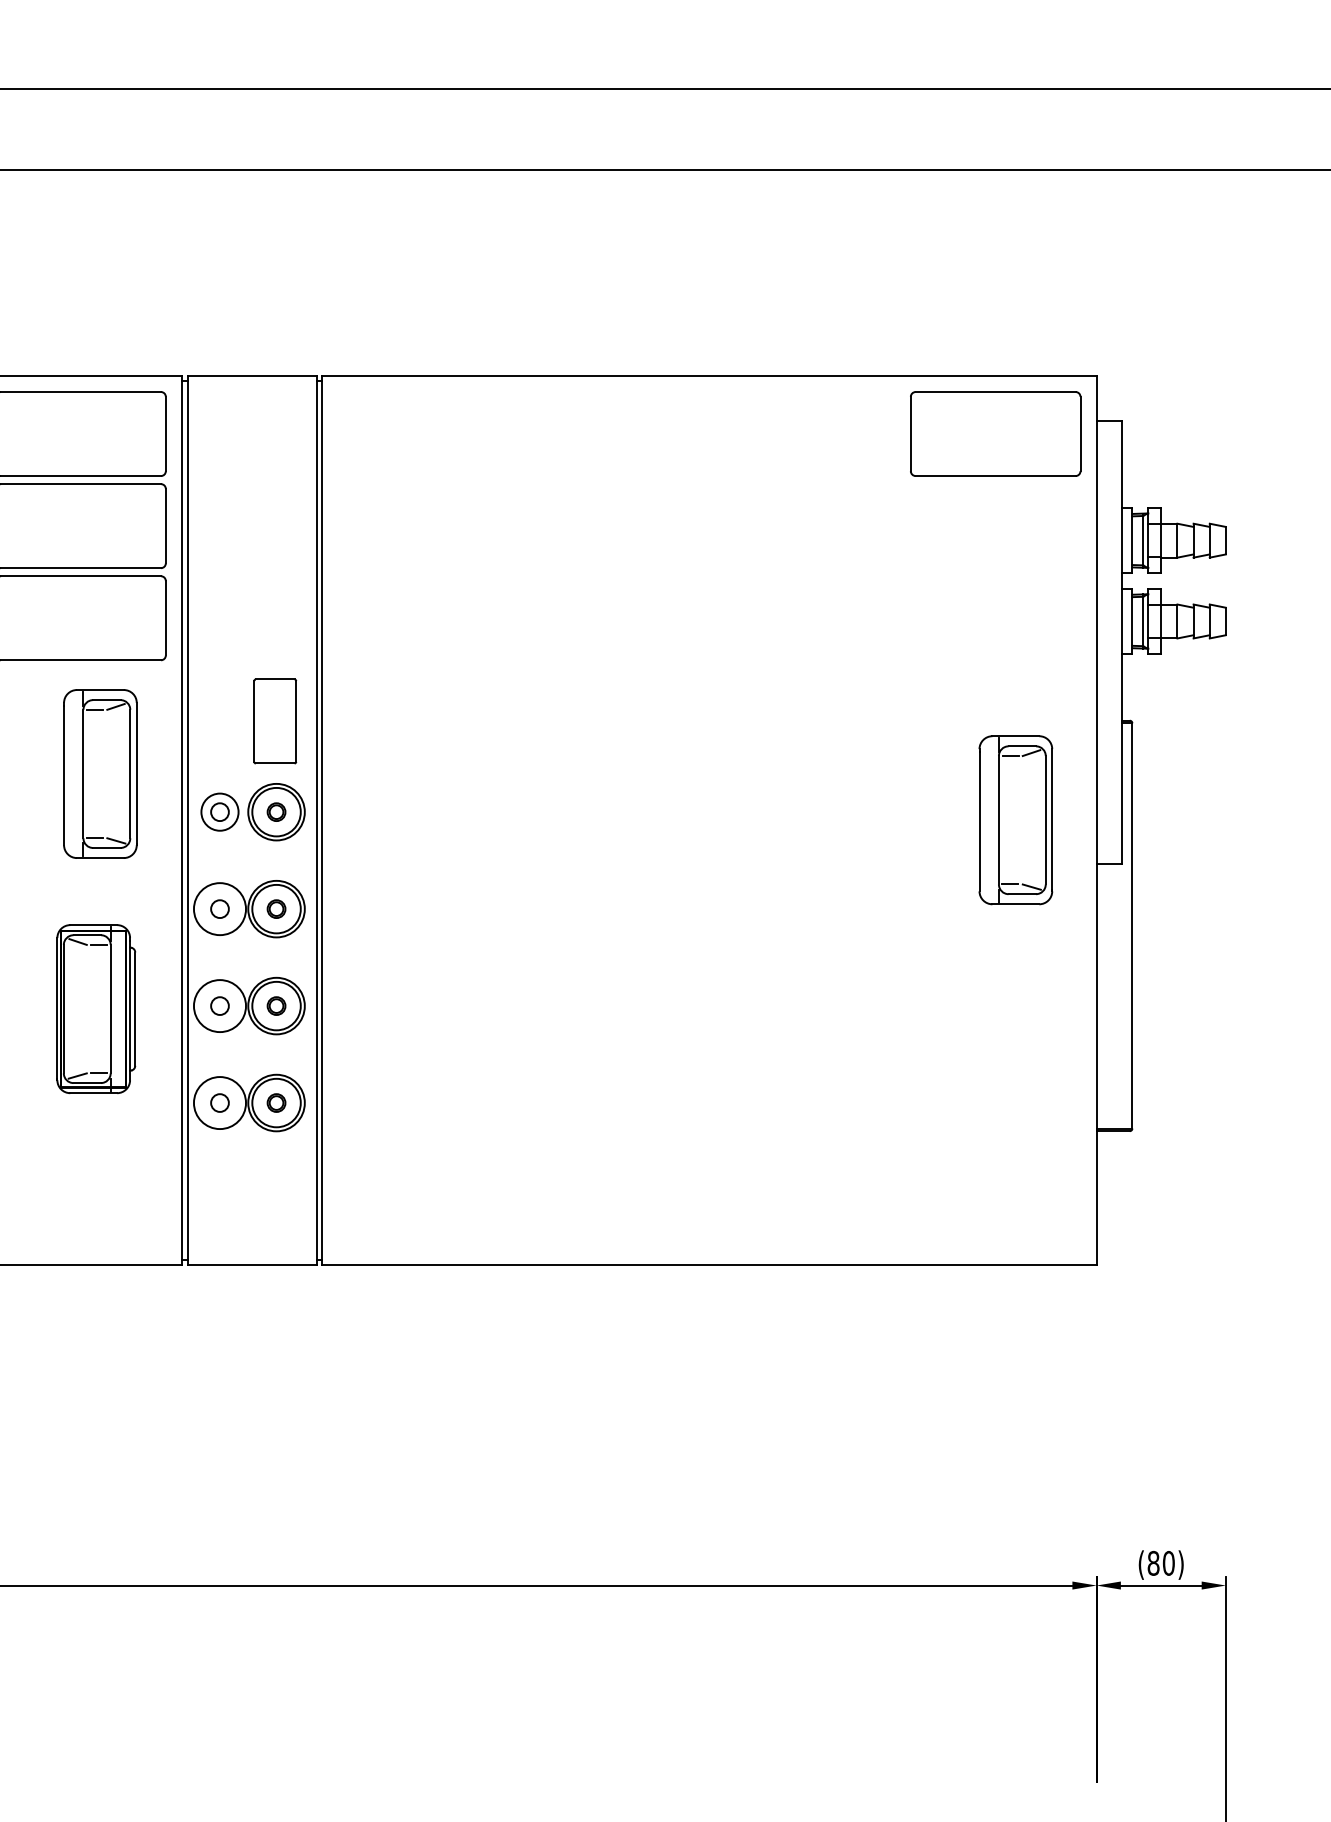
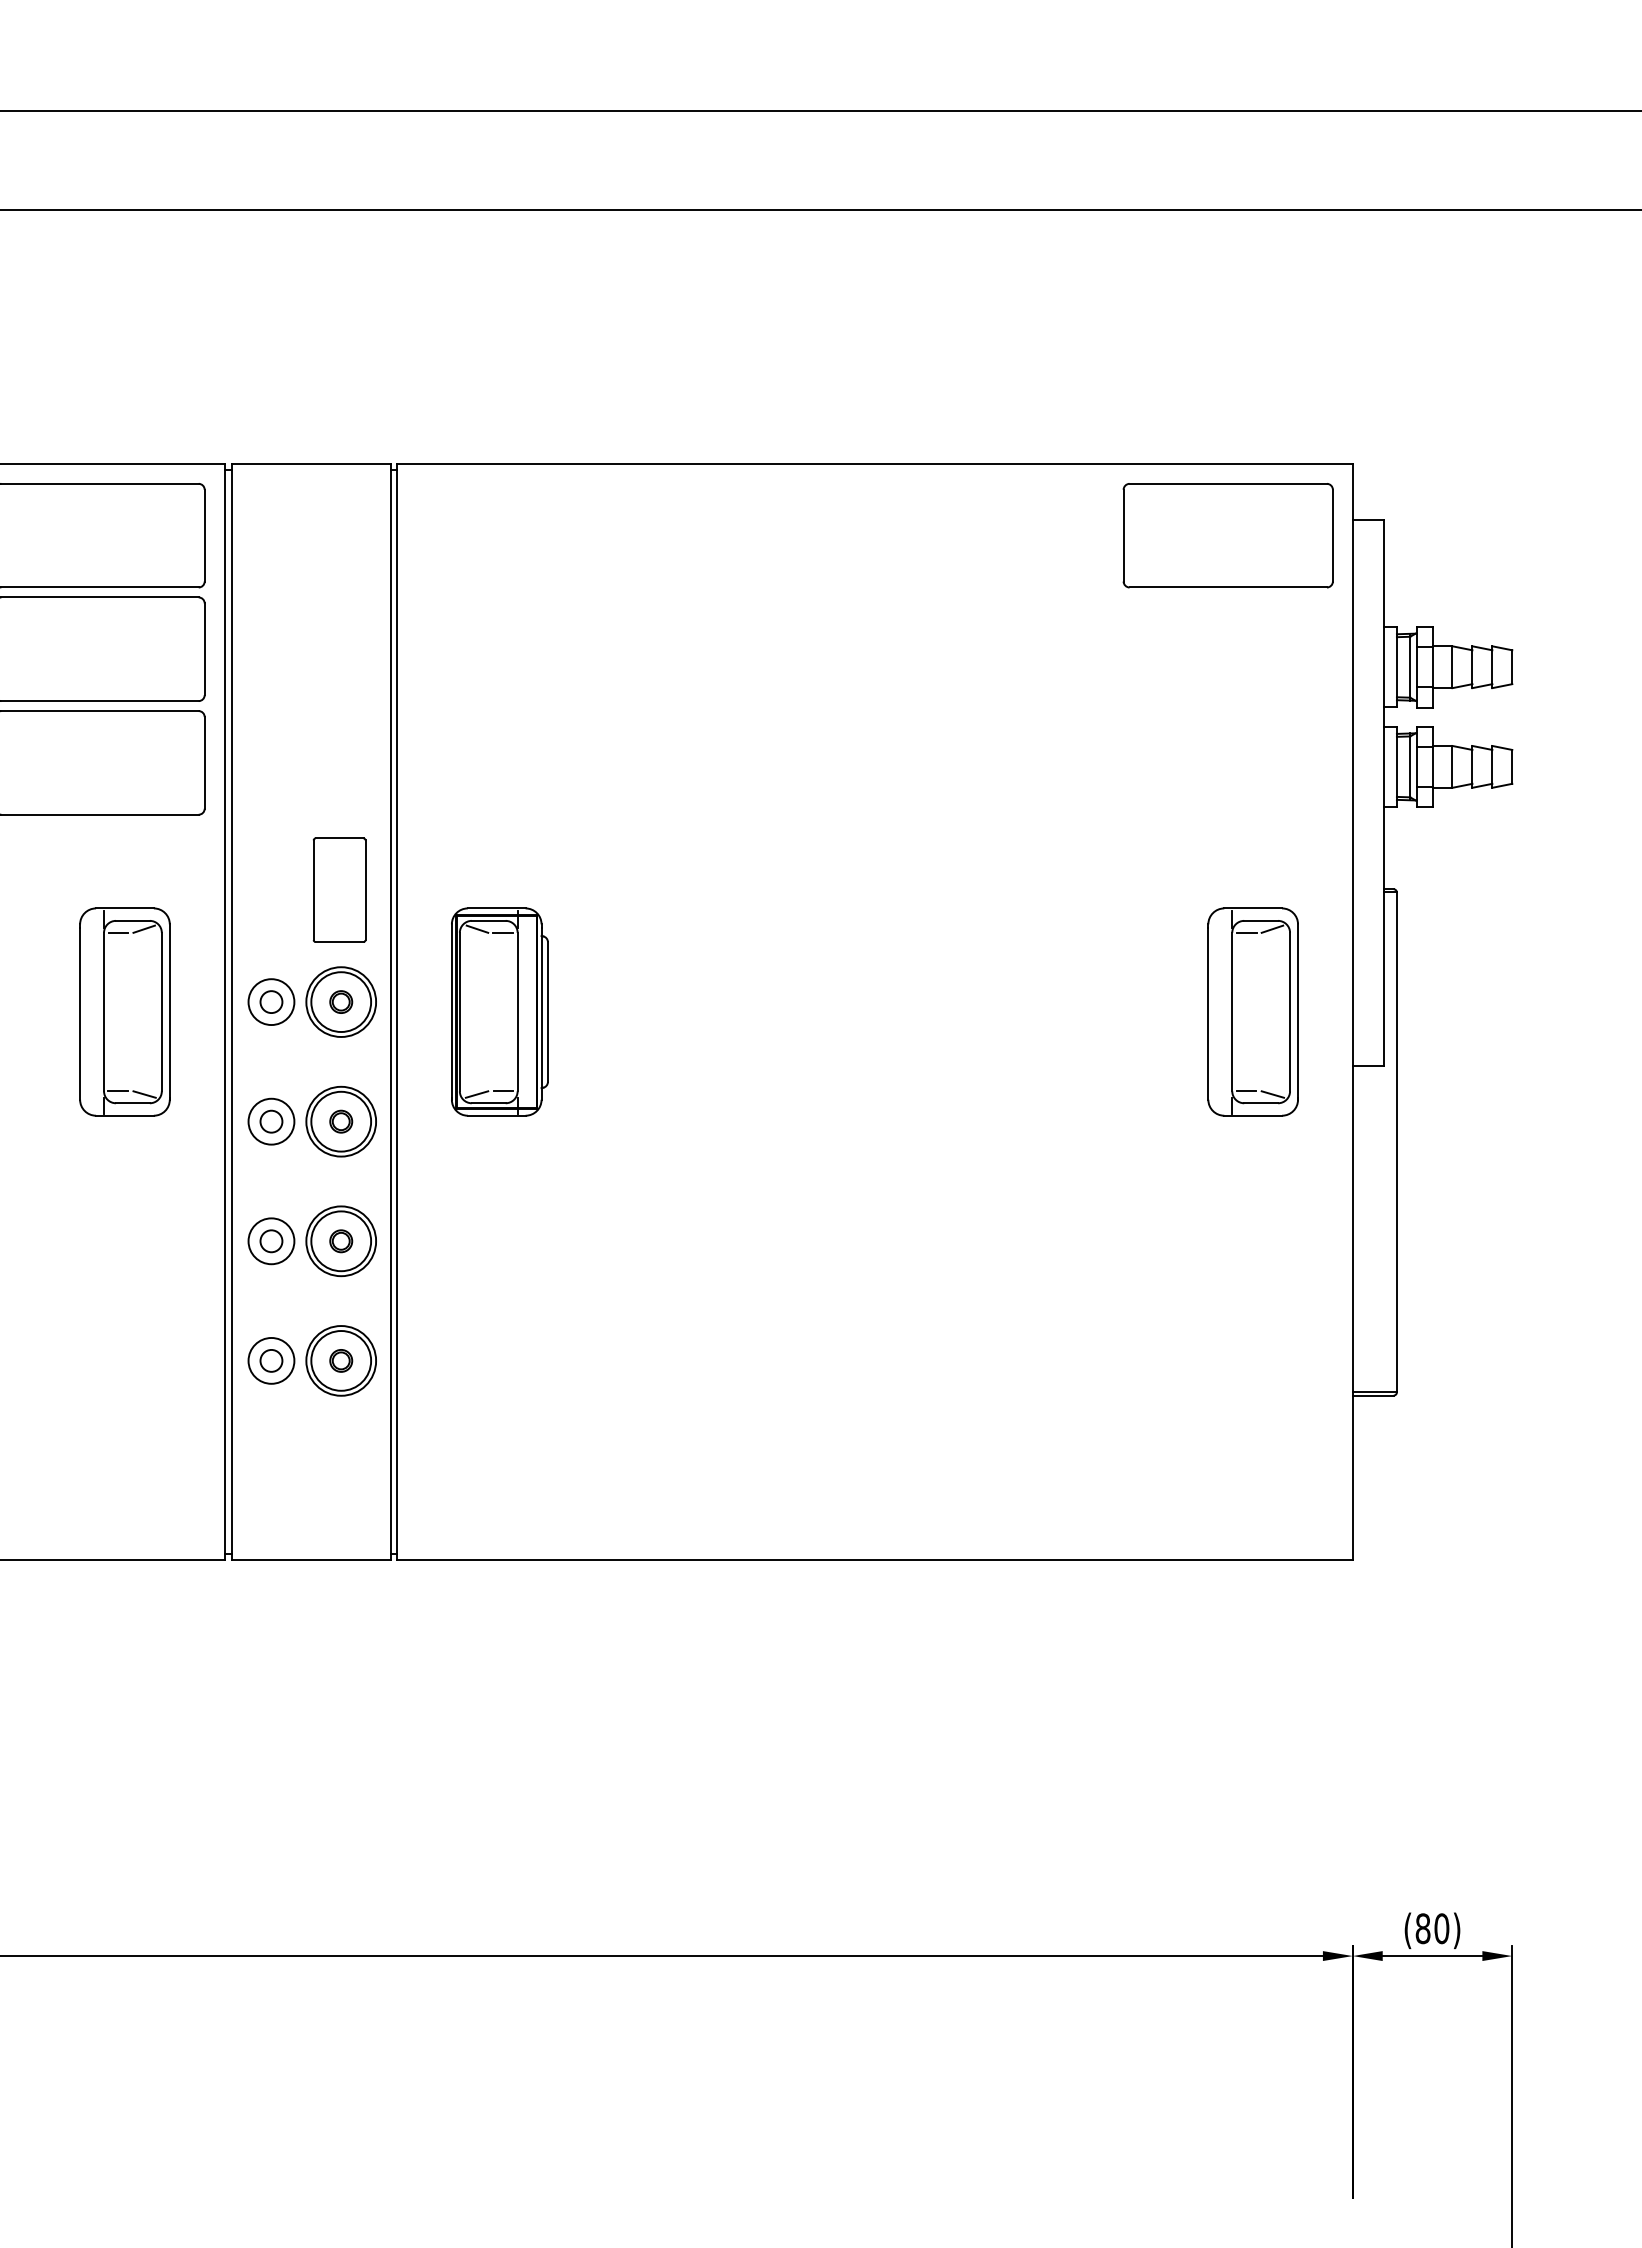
part: (100, 773) -> (124, 1011), moved
circle: (220, 908) -> (271, 1121), size x0.71
circle: (220, 1006) -> (271, 1241), size x0.71
part: (95, 1008) -> (499, 1011), moved
circle: (220, 1102) -> (271, 1360), size x0.71

